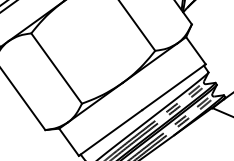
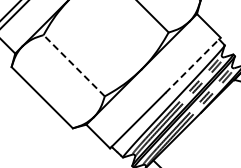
line: (55, 68) -> (73, 65), solid -> dashed
line: (174, 87) -> (193, 65), solid -> dashed

